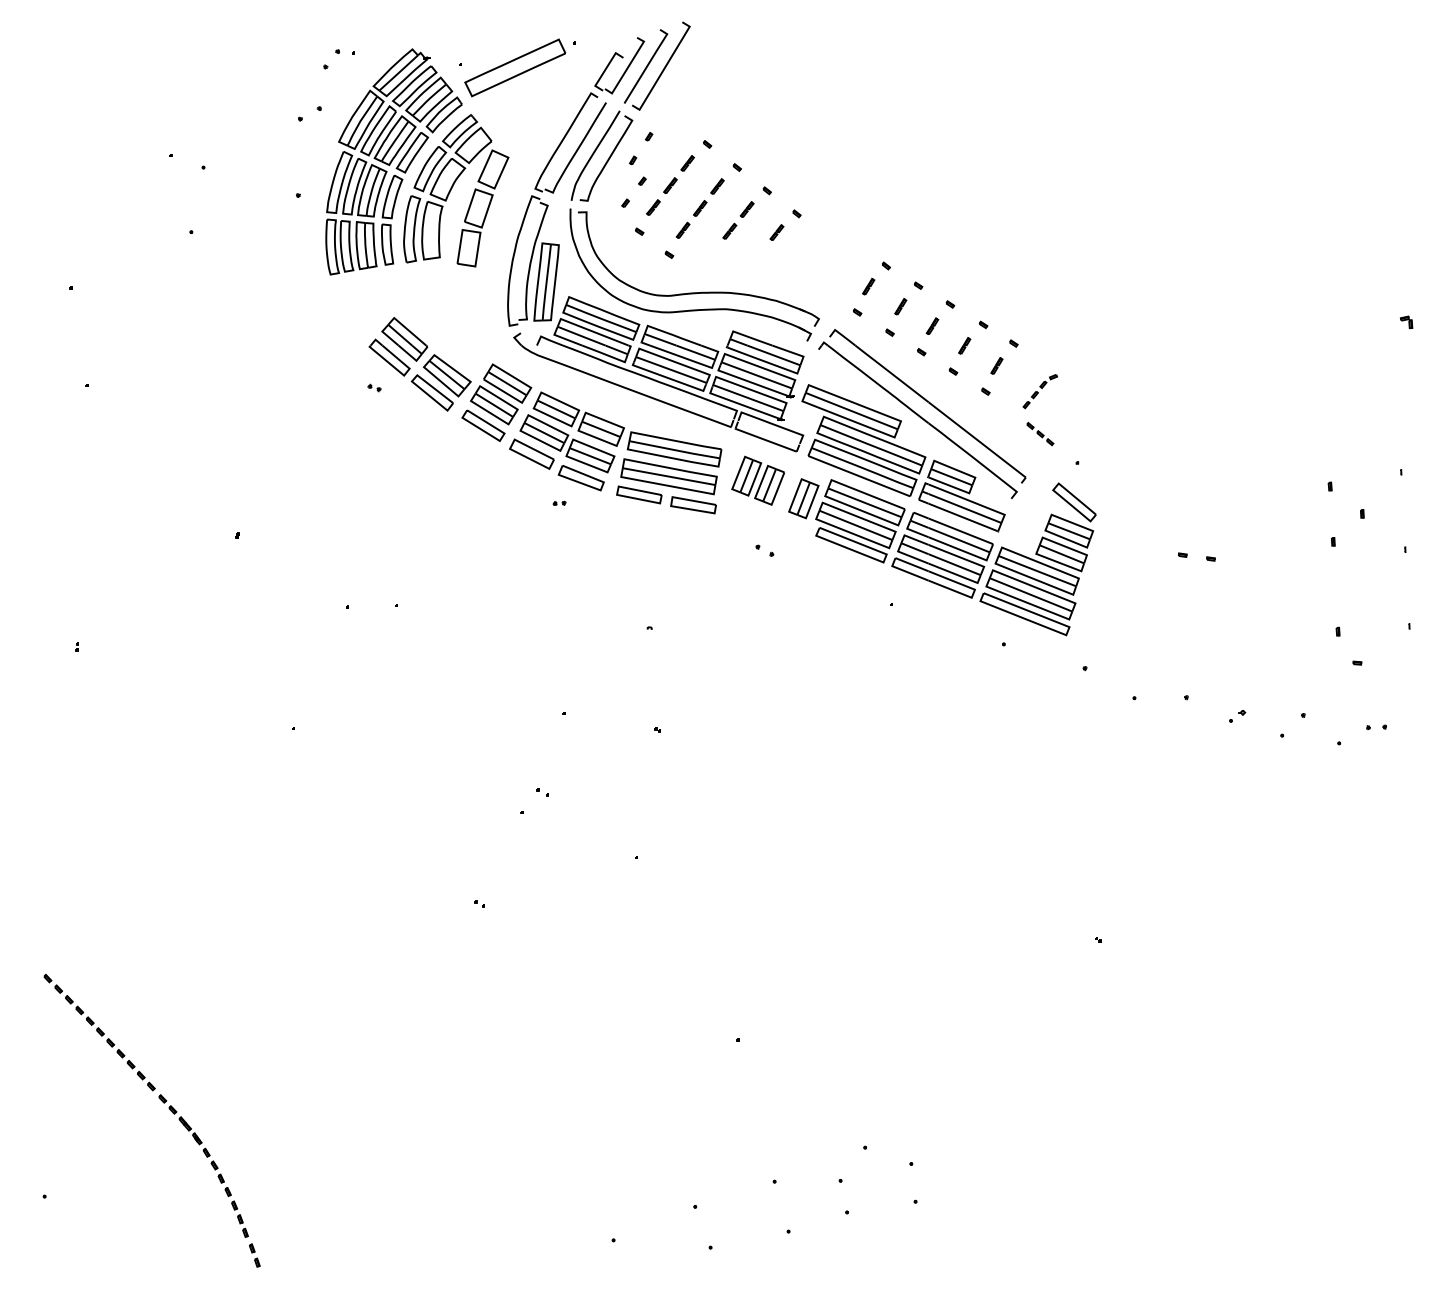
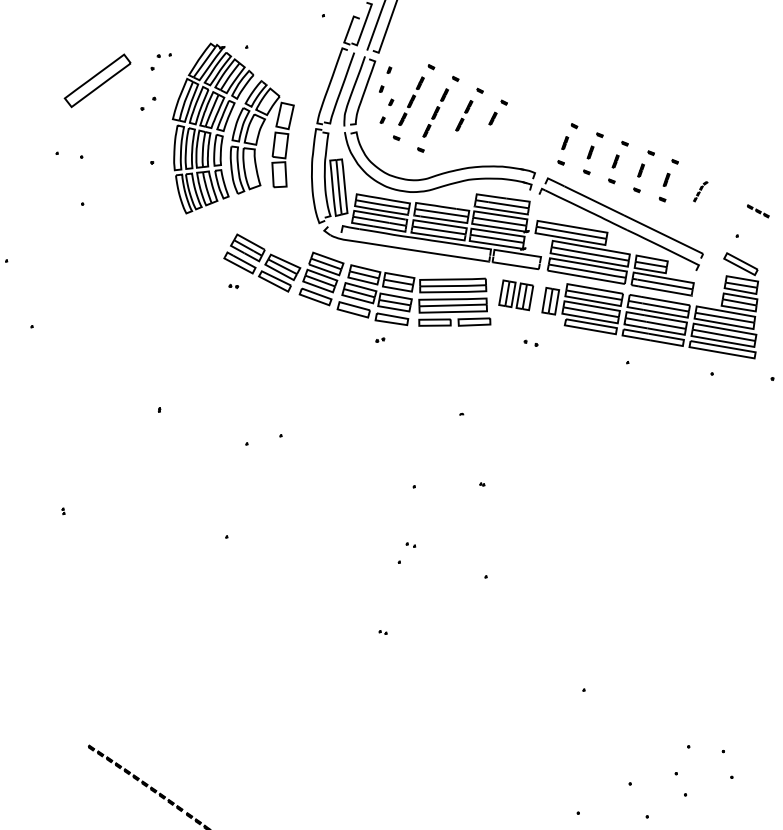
part: (515, 67) -> (97, 80), moved
part: (1039, 391) -> (700, 191), size x0.7
part: (1040, 434) -> (758, 211), moved

